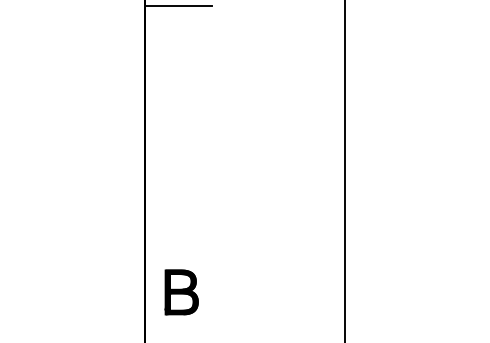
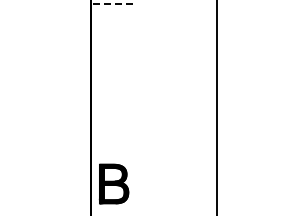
line: (179, 6) -> (112, 4), solid -> dashed
part: (182, 291) -> (114, 183), size x1.4

